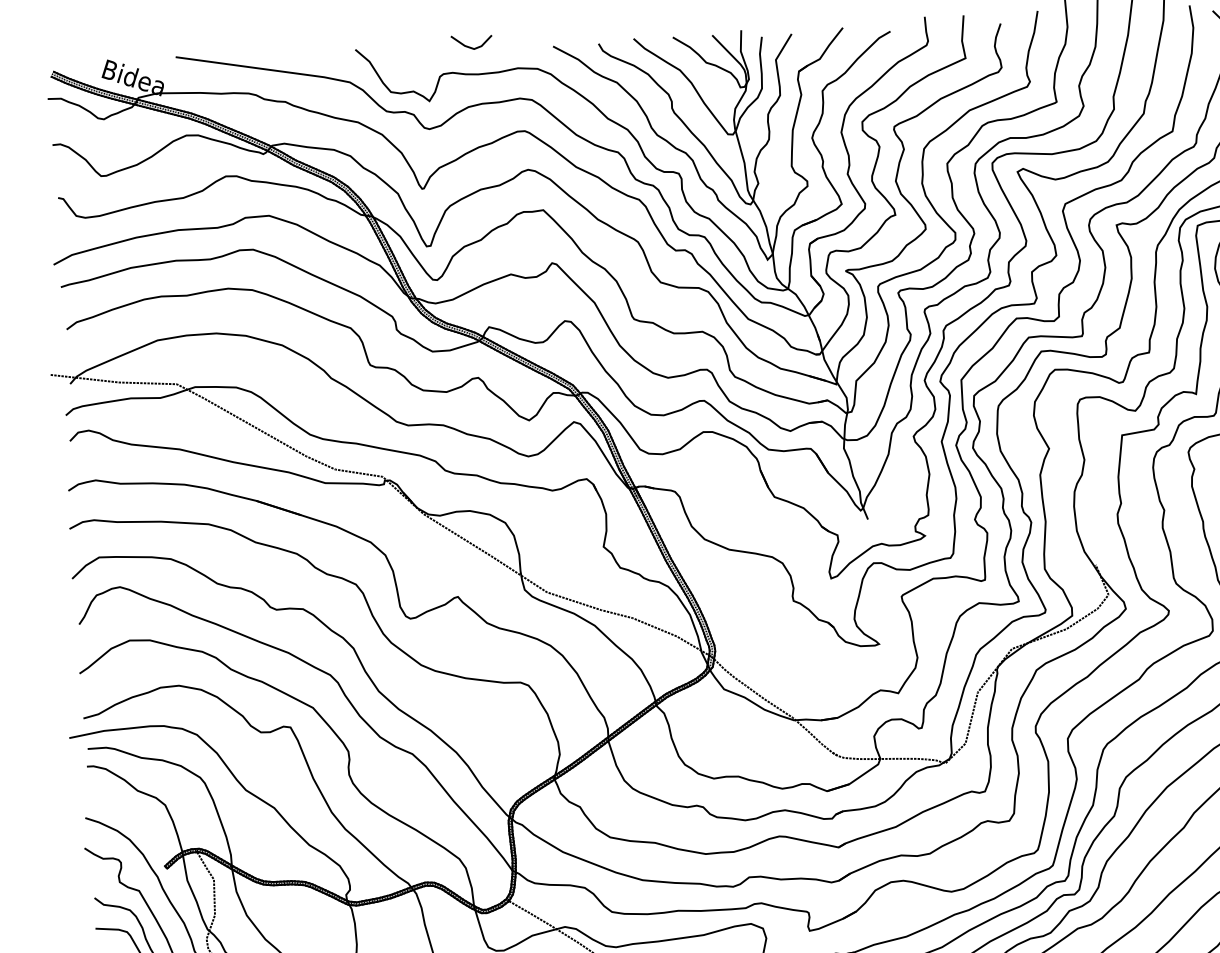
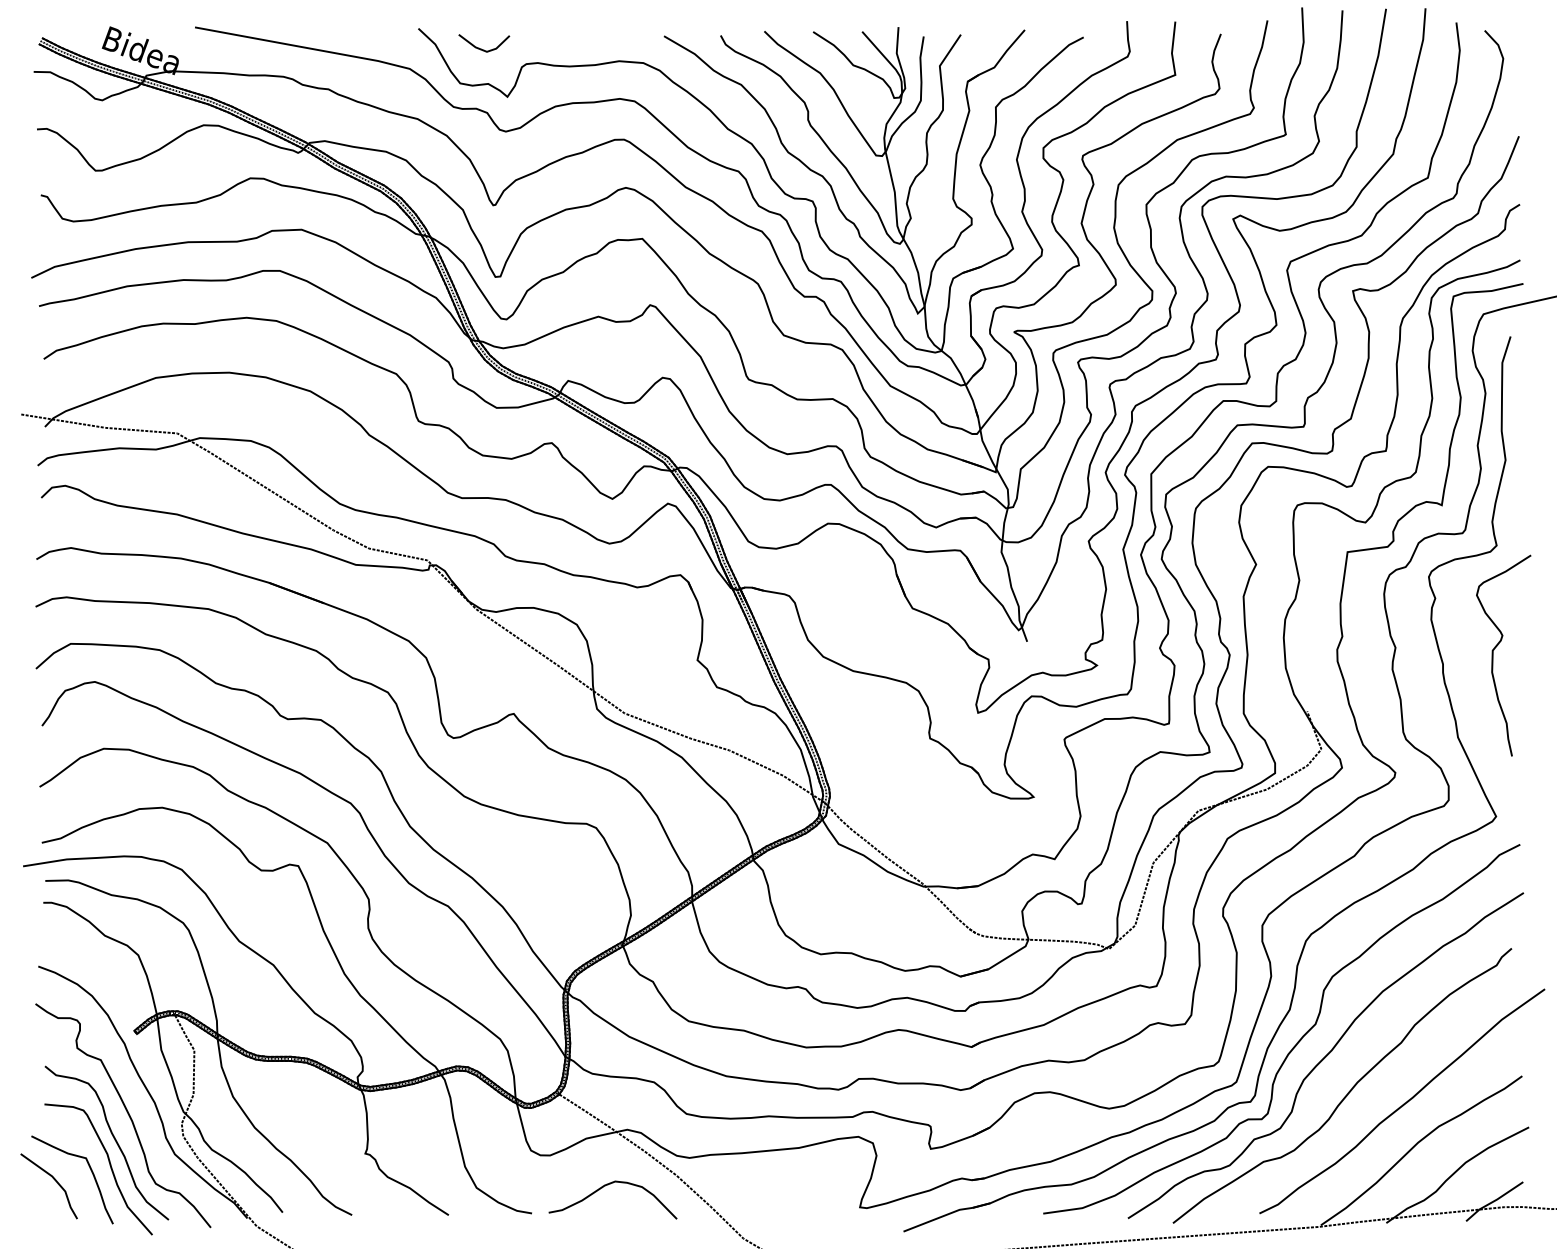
line: (469, 46) -> (481, 48), moved

